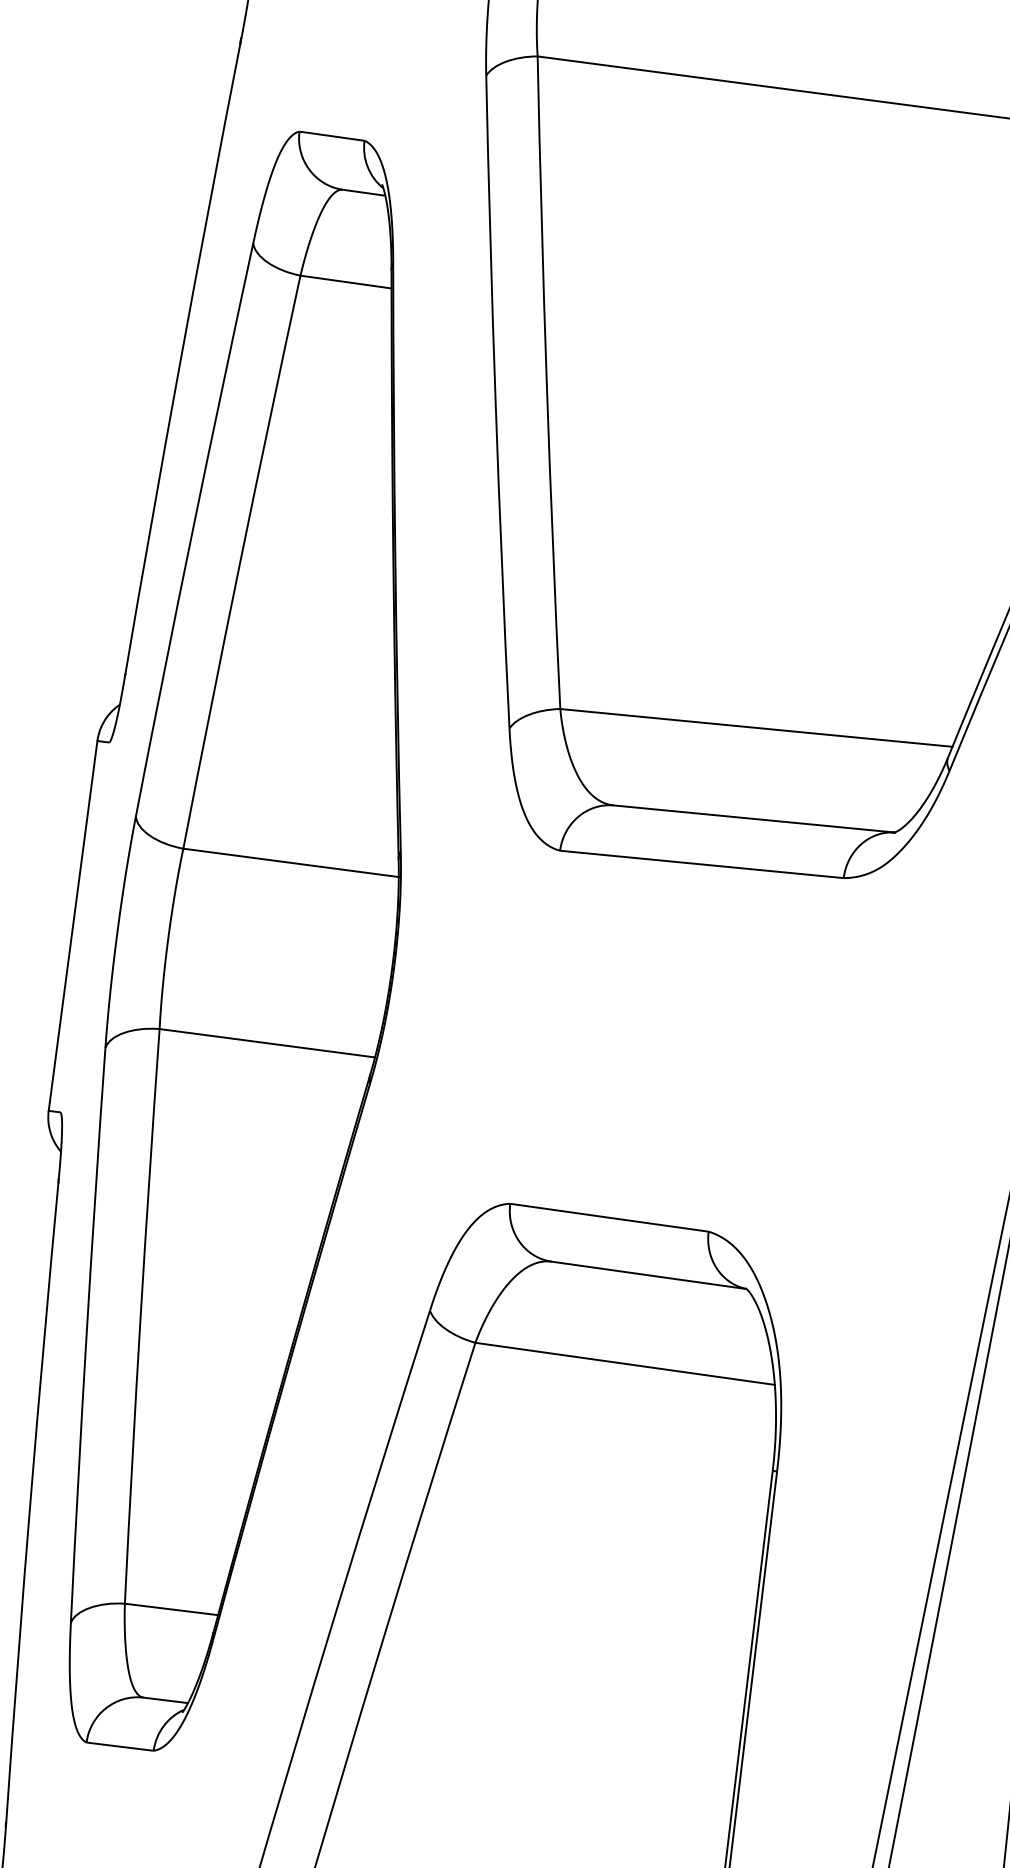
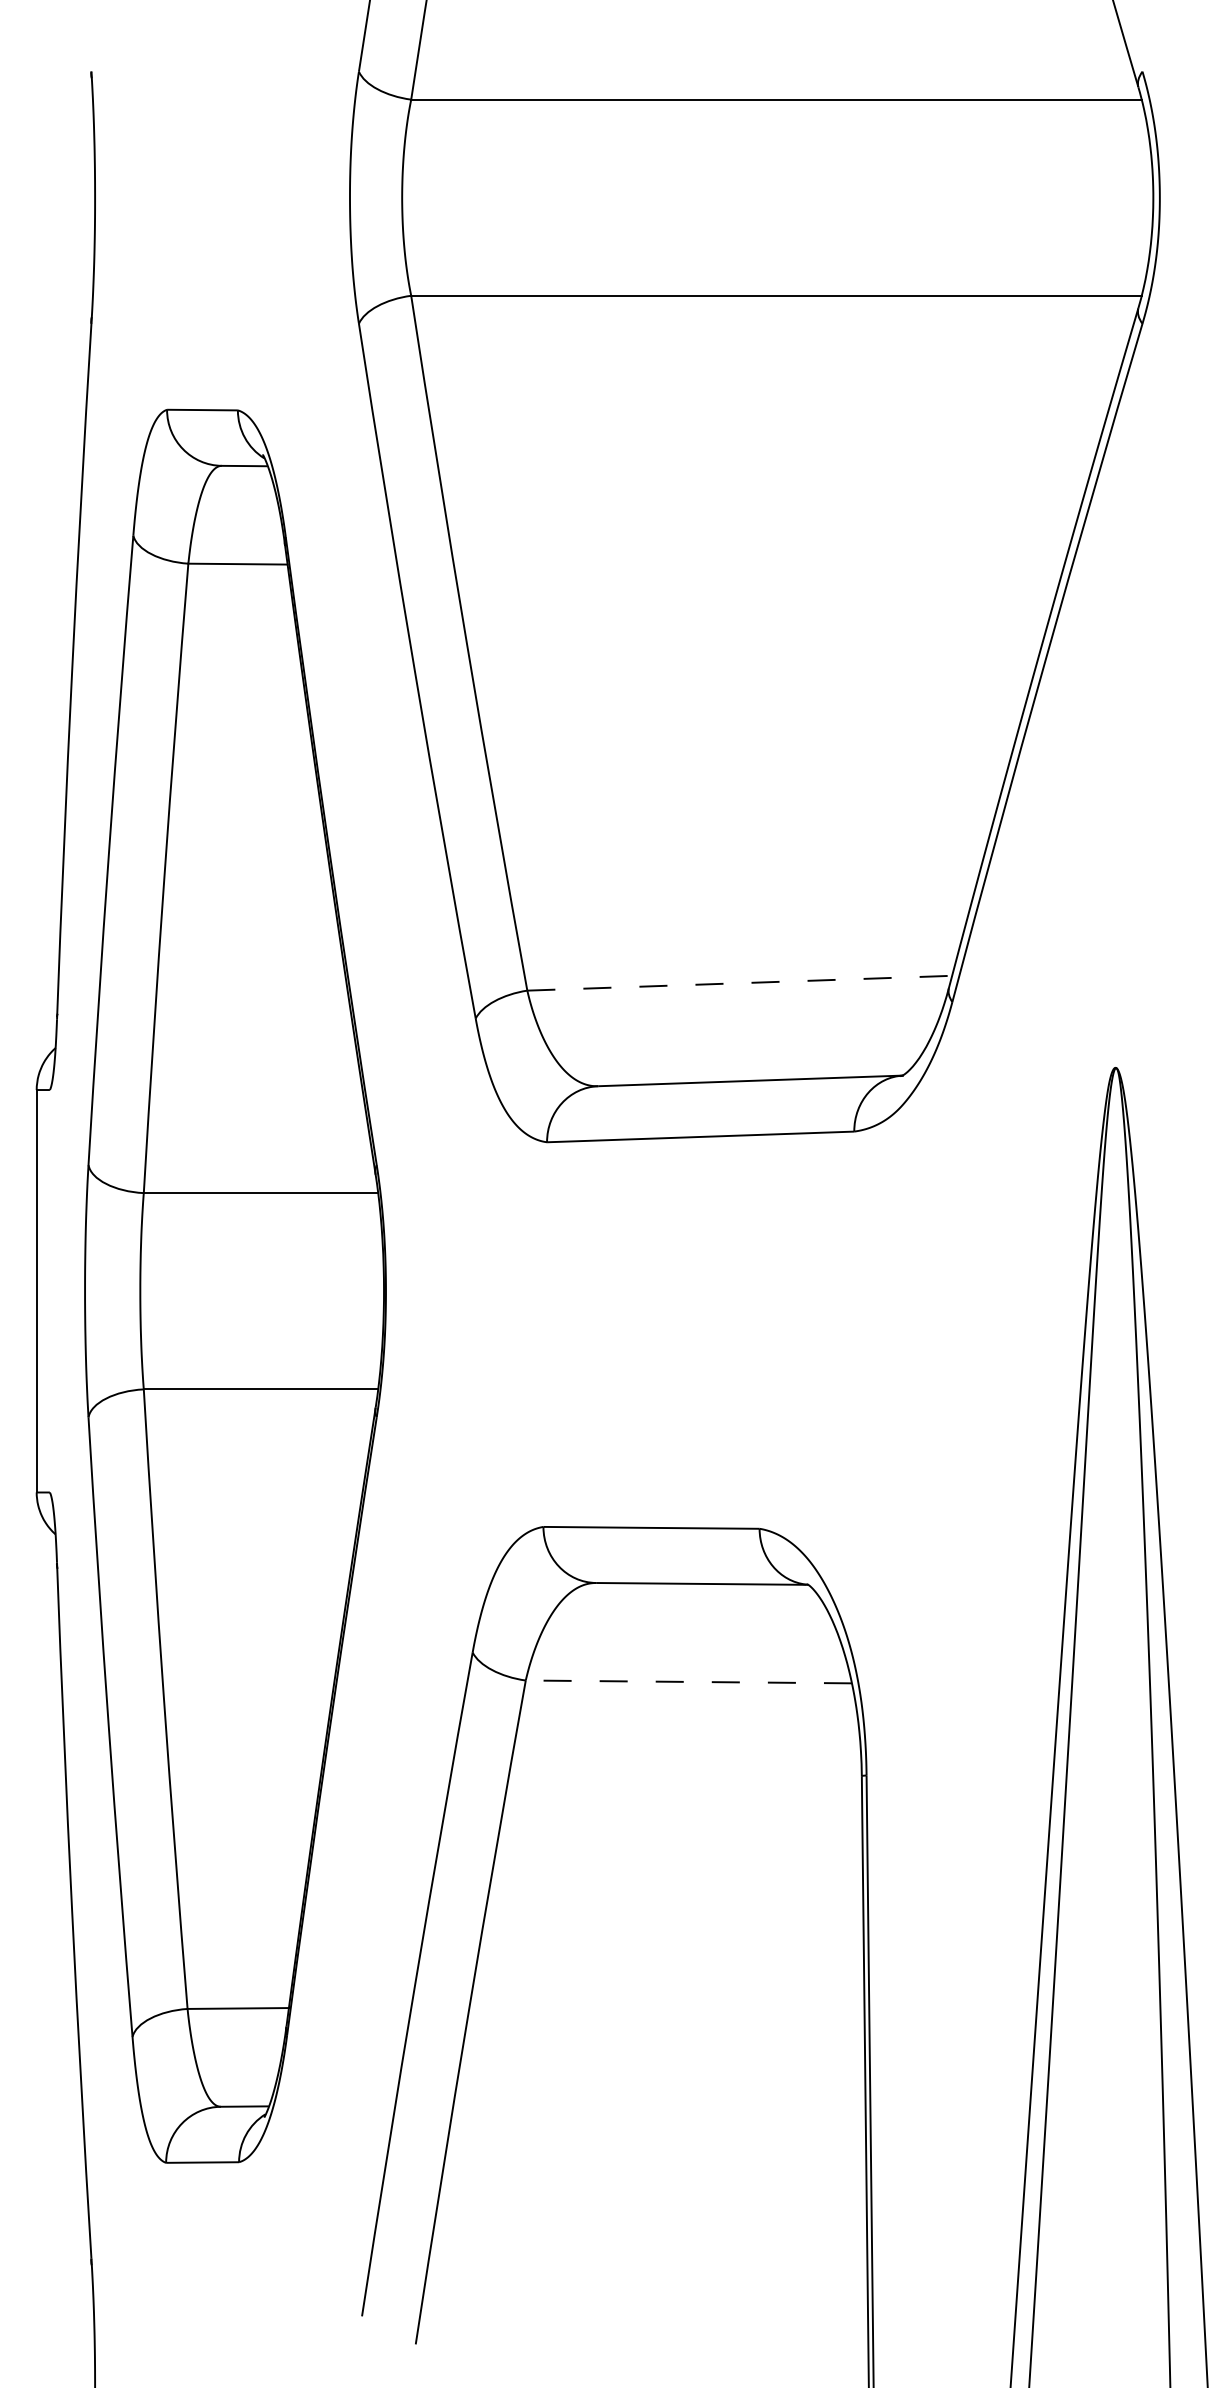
line: (756, 728) -> (739, 983), solid -> dashed
line: (624, 1363) -> (688, 1681), solid -> dashed

